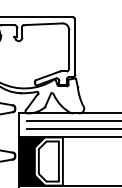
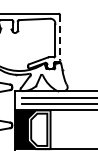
line: (75, 46) -> (60, 37), solid -> dashed

